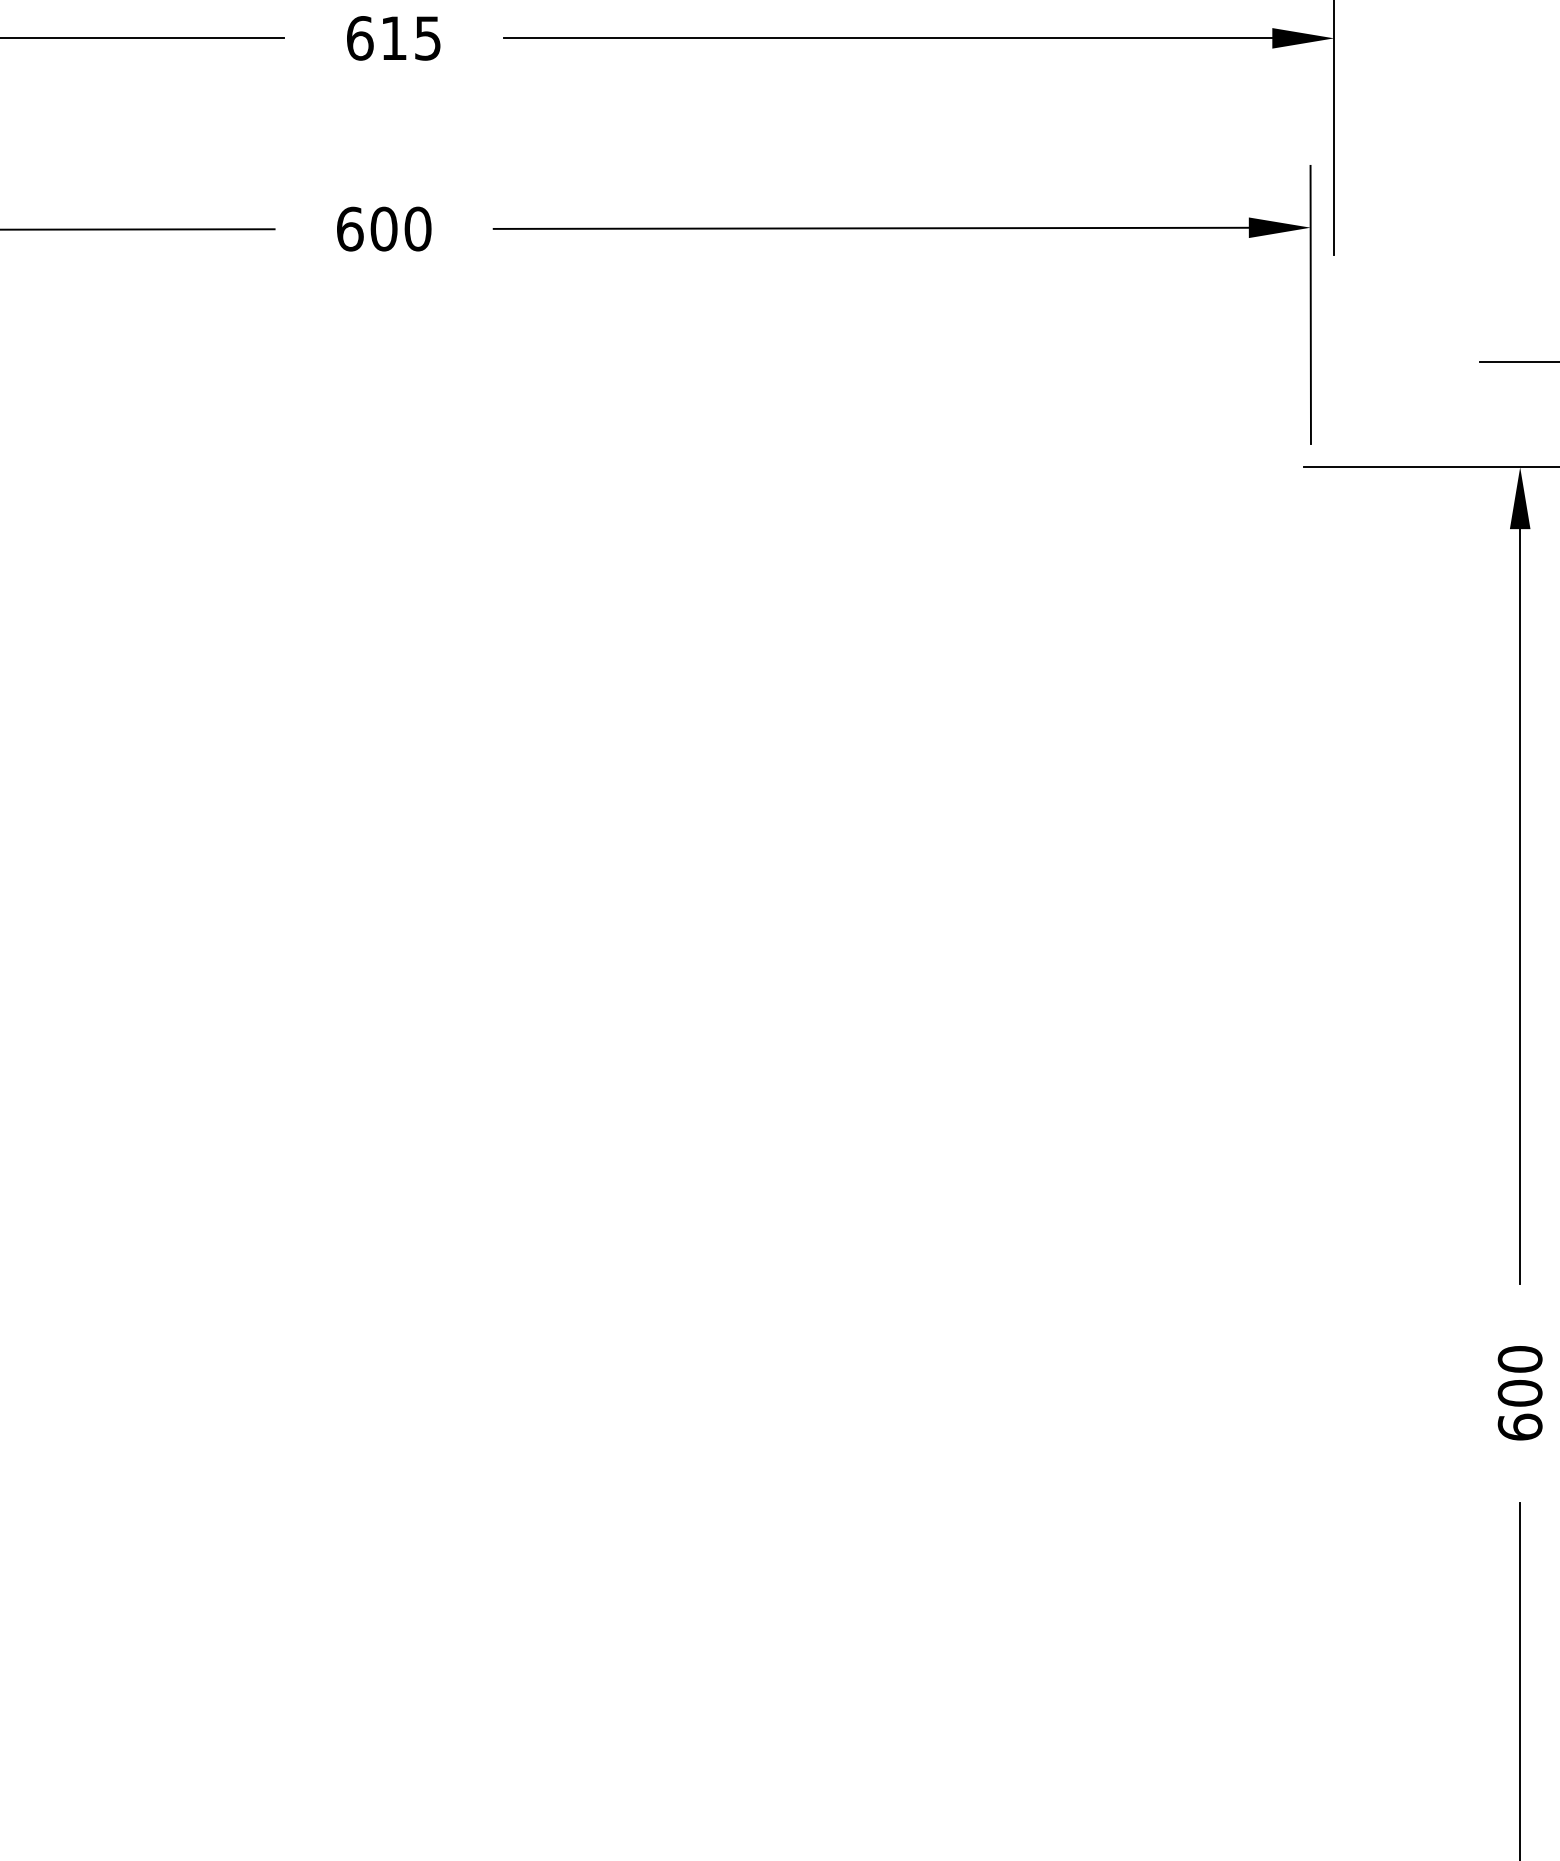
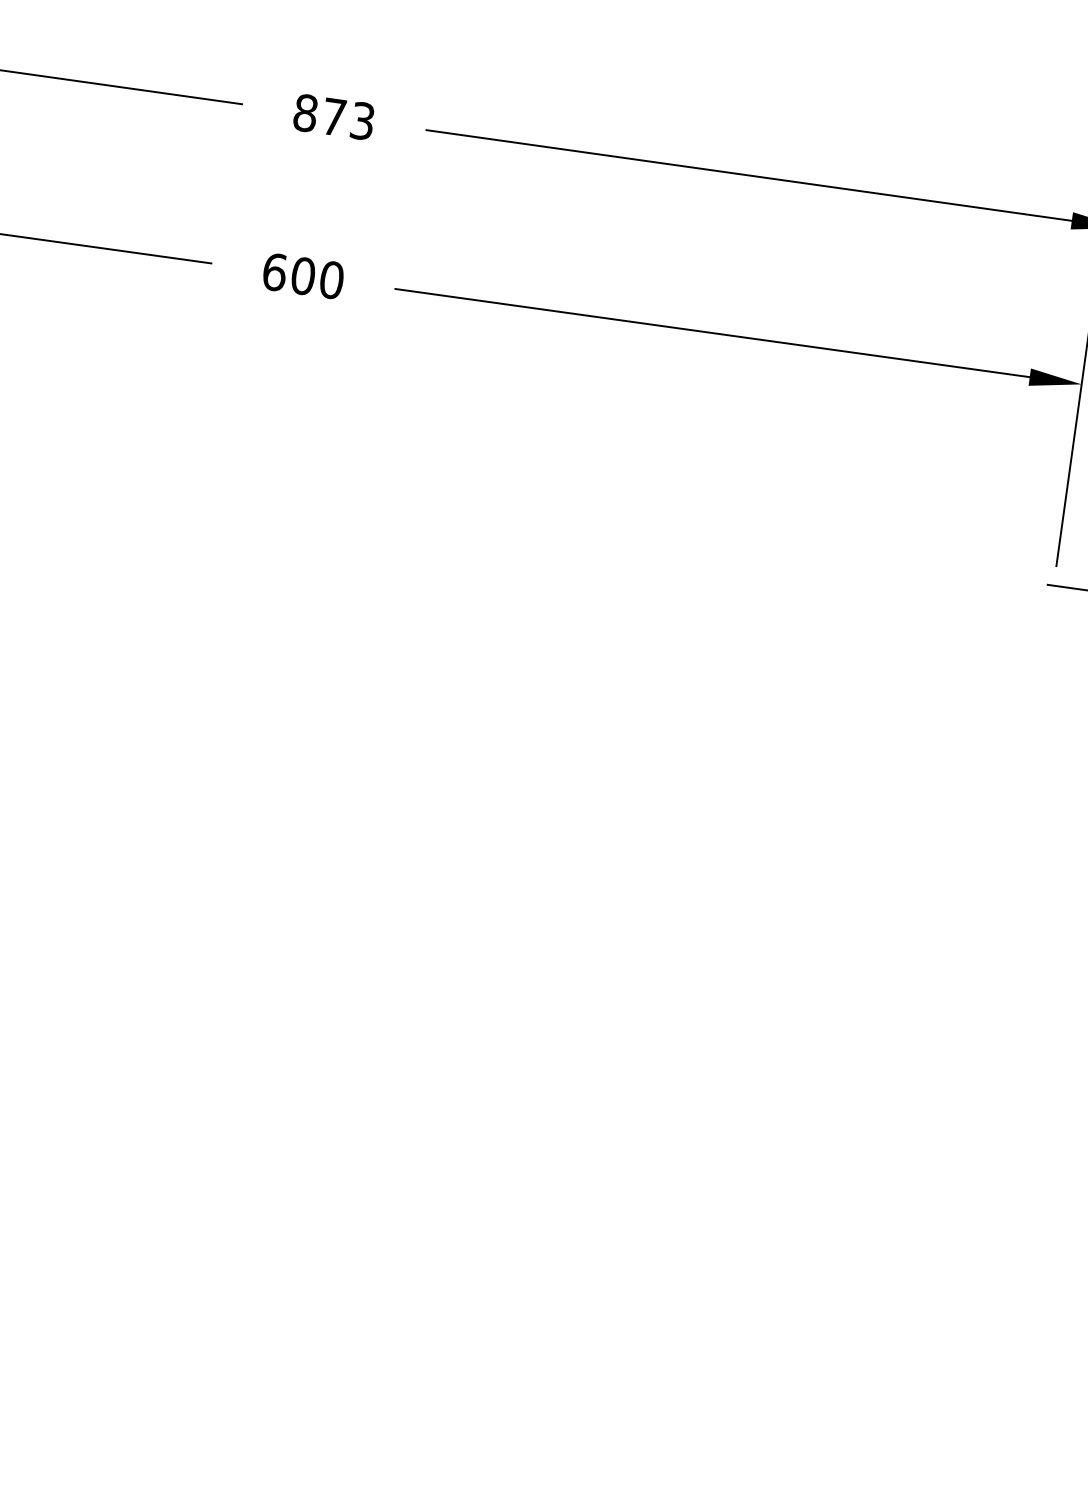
text: (393, 38) -> (333, 117), 615 -> 873

